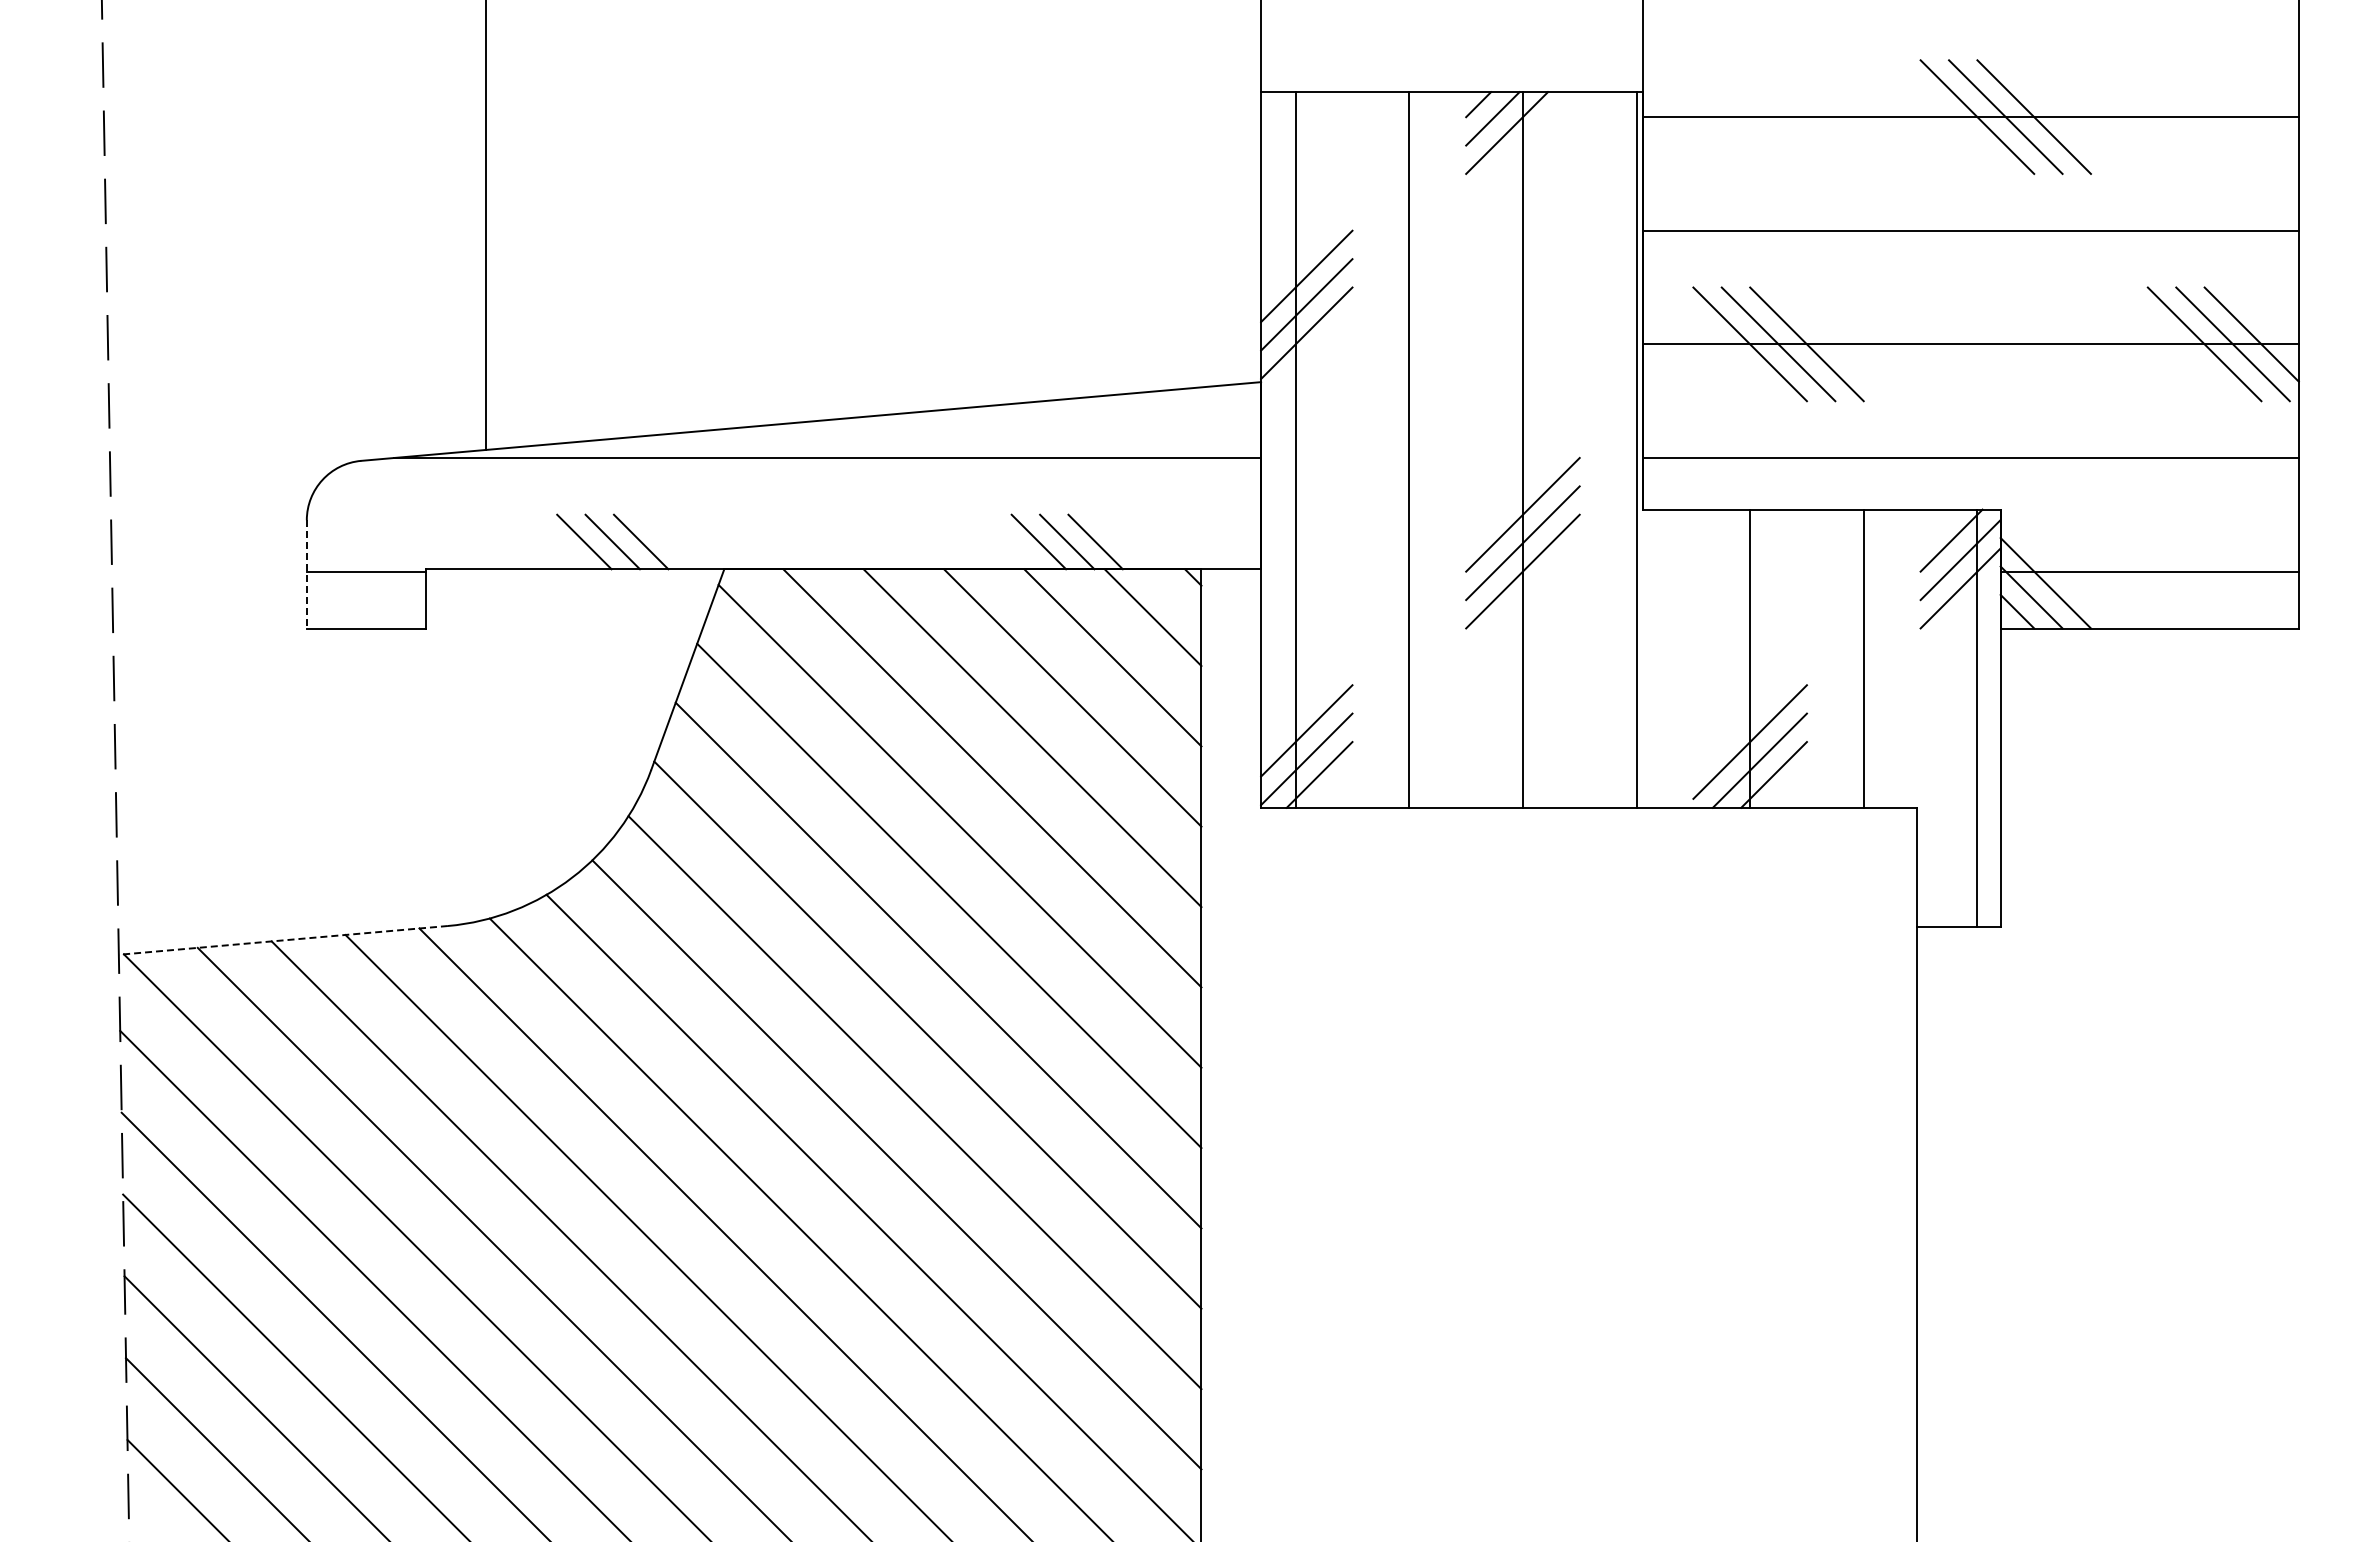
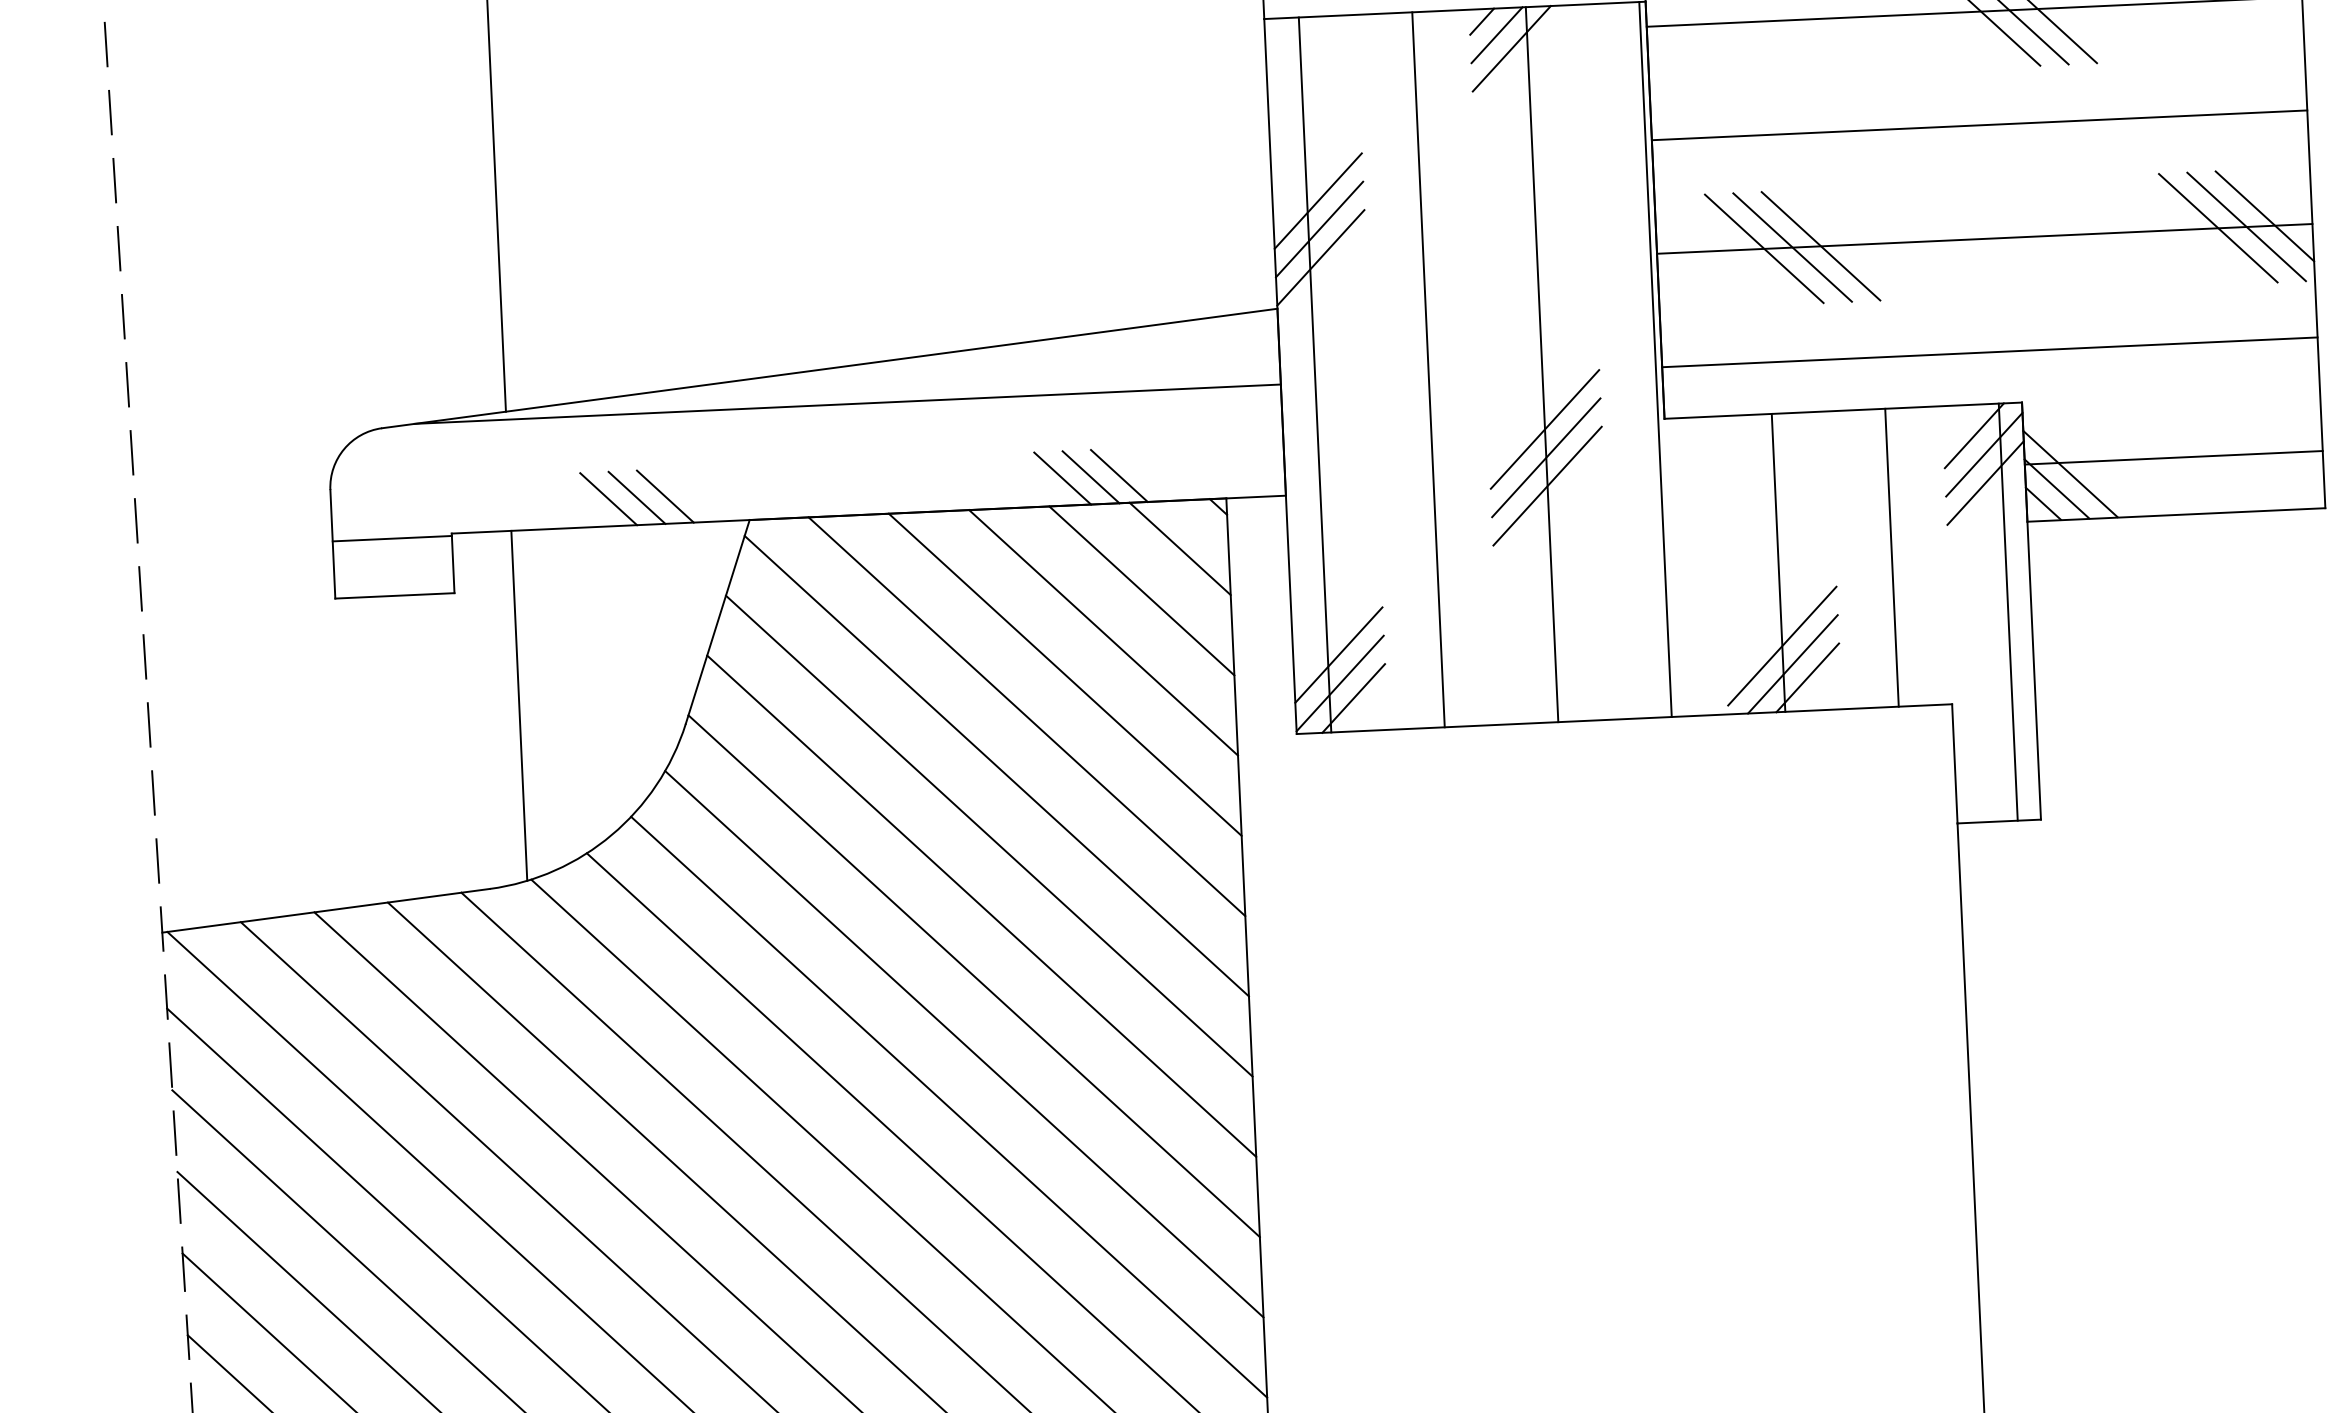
line: (306, 575) -> (332, 545), dashed -> solid
line: (485, 744) -> (519, 705), added
line: (282, 940) -> (325, 910), dashed -> solid

